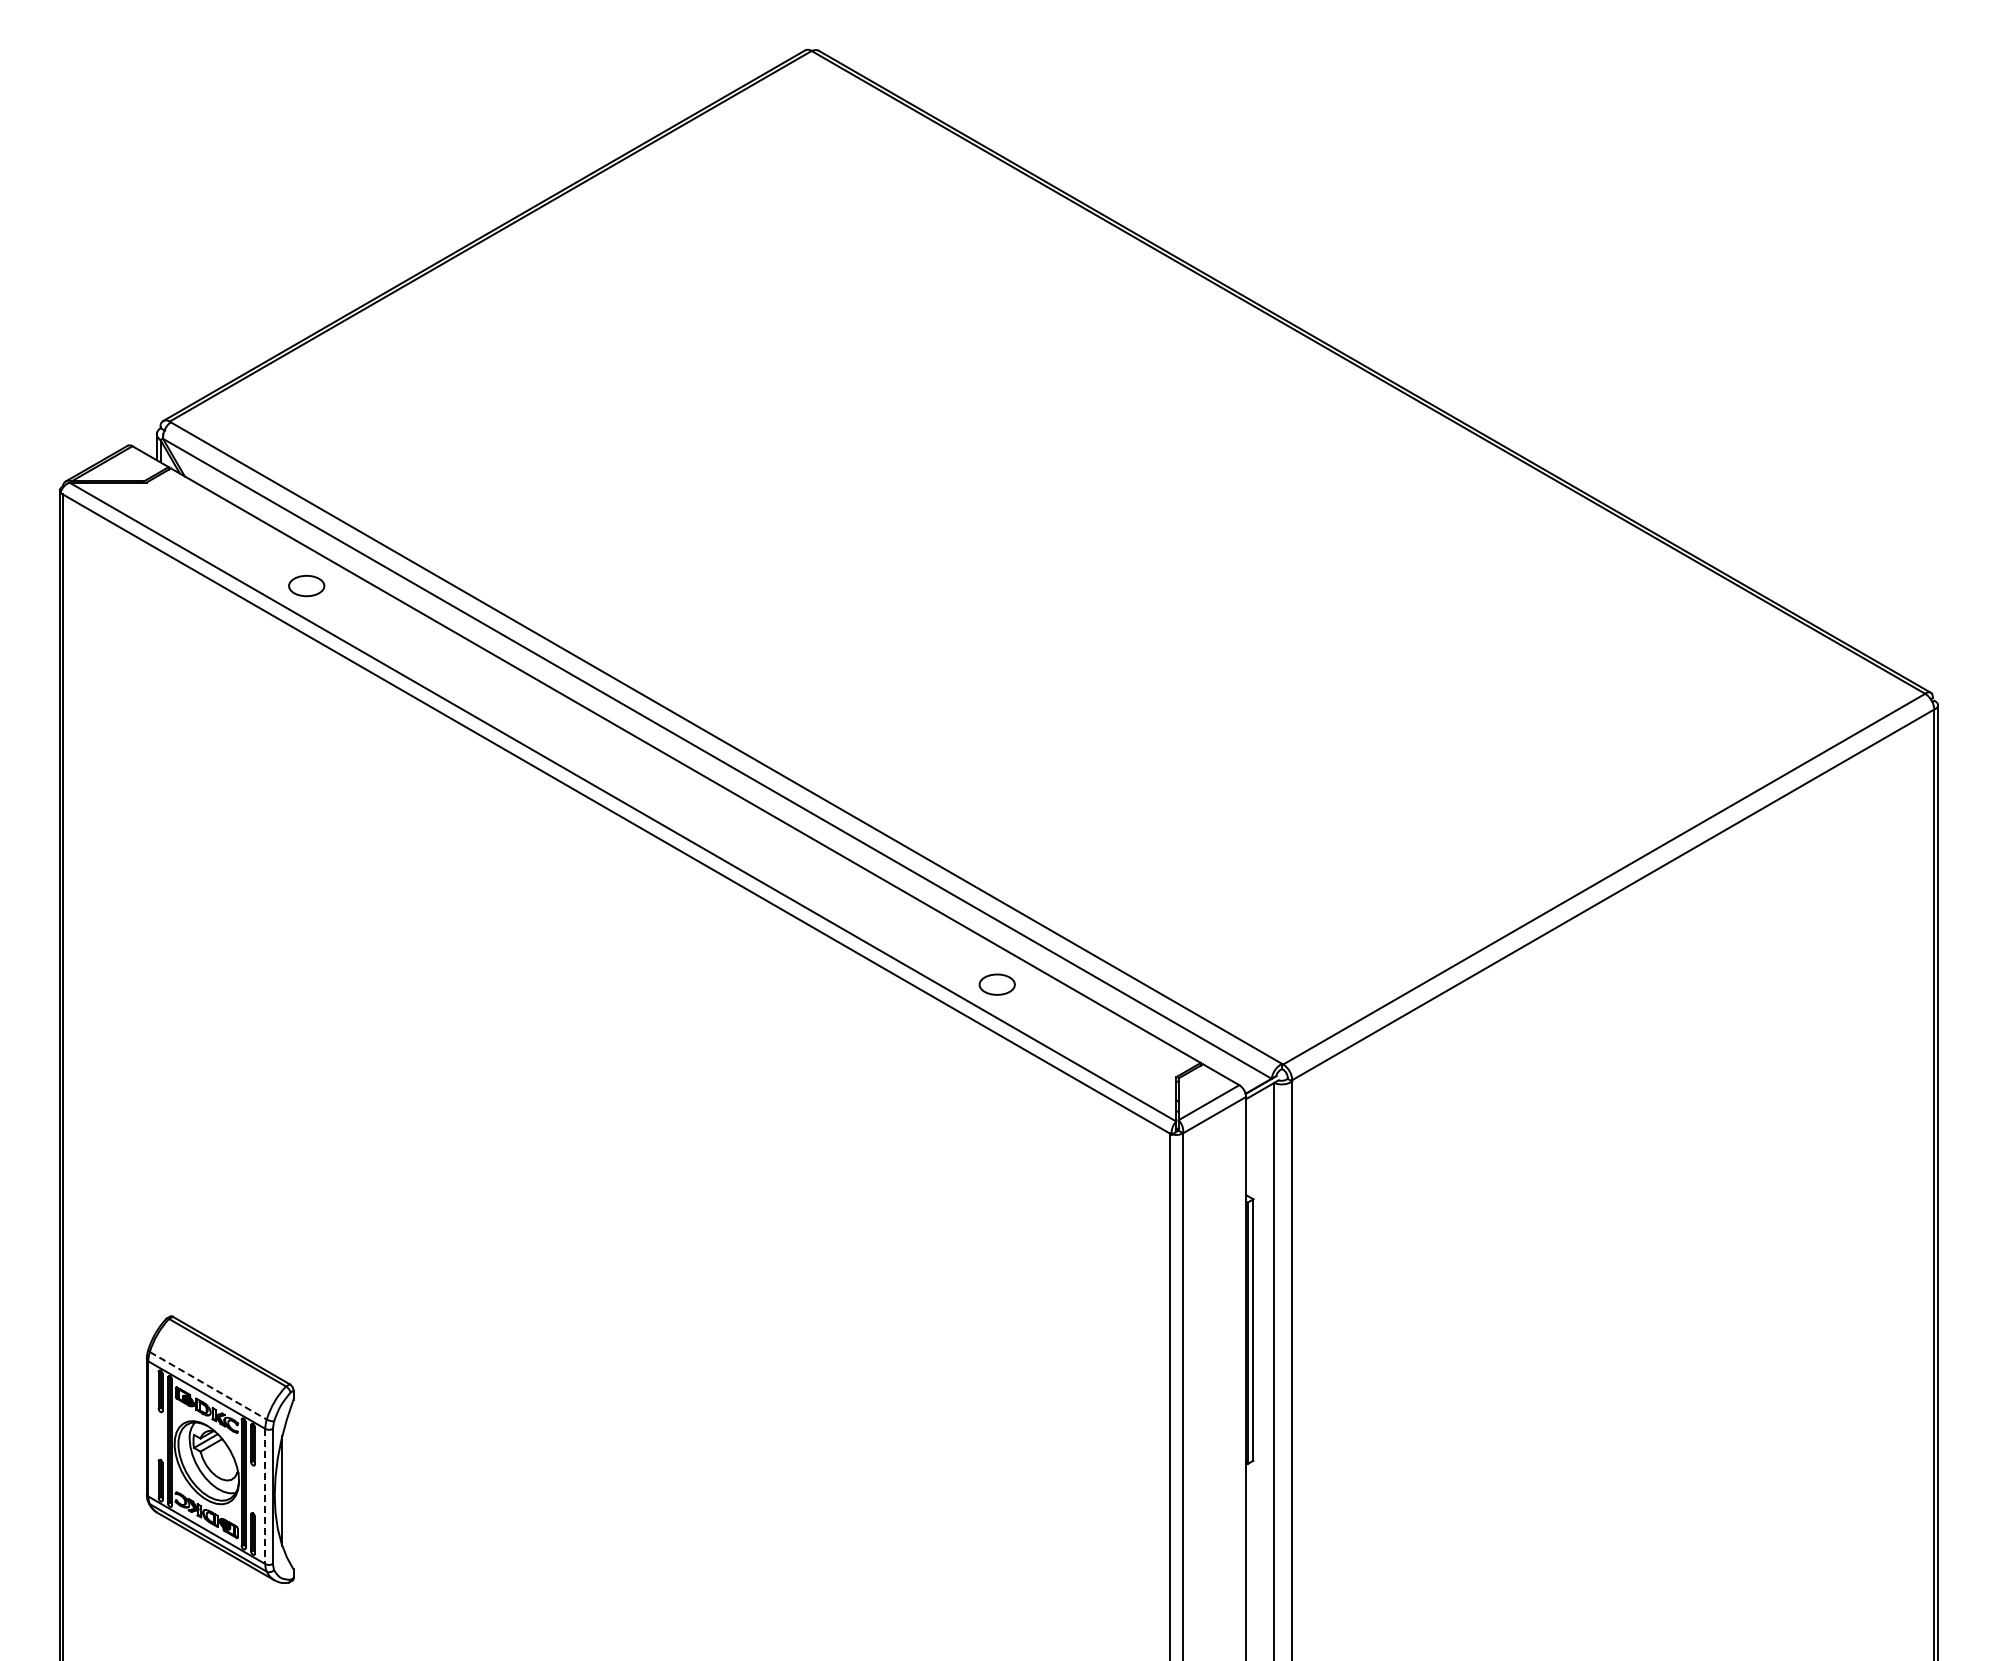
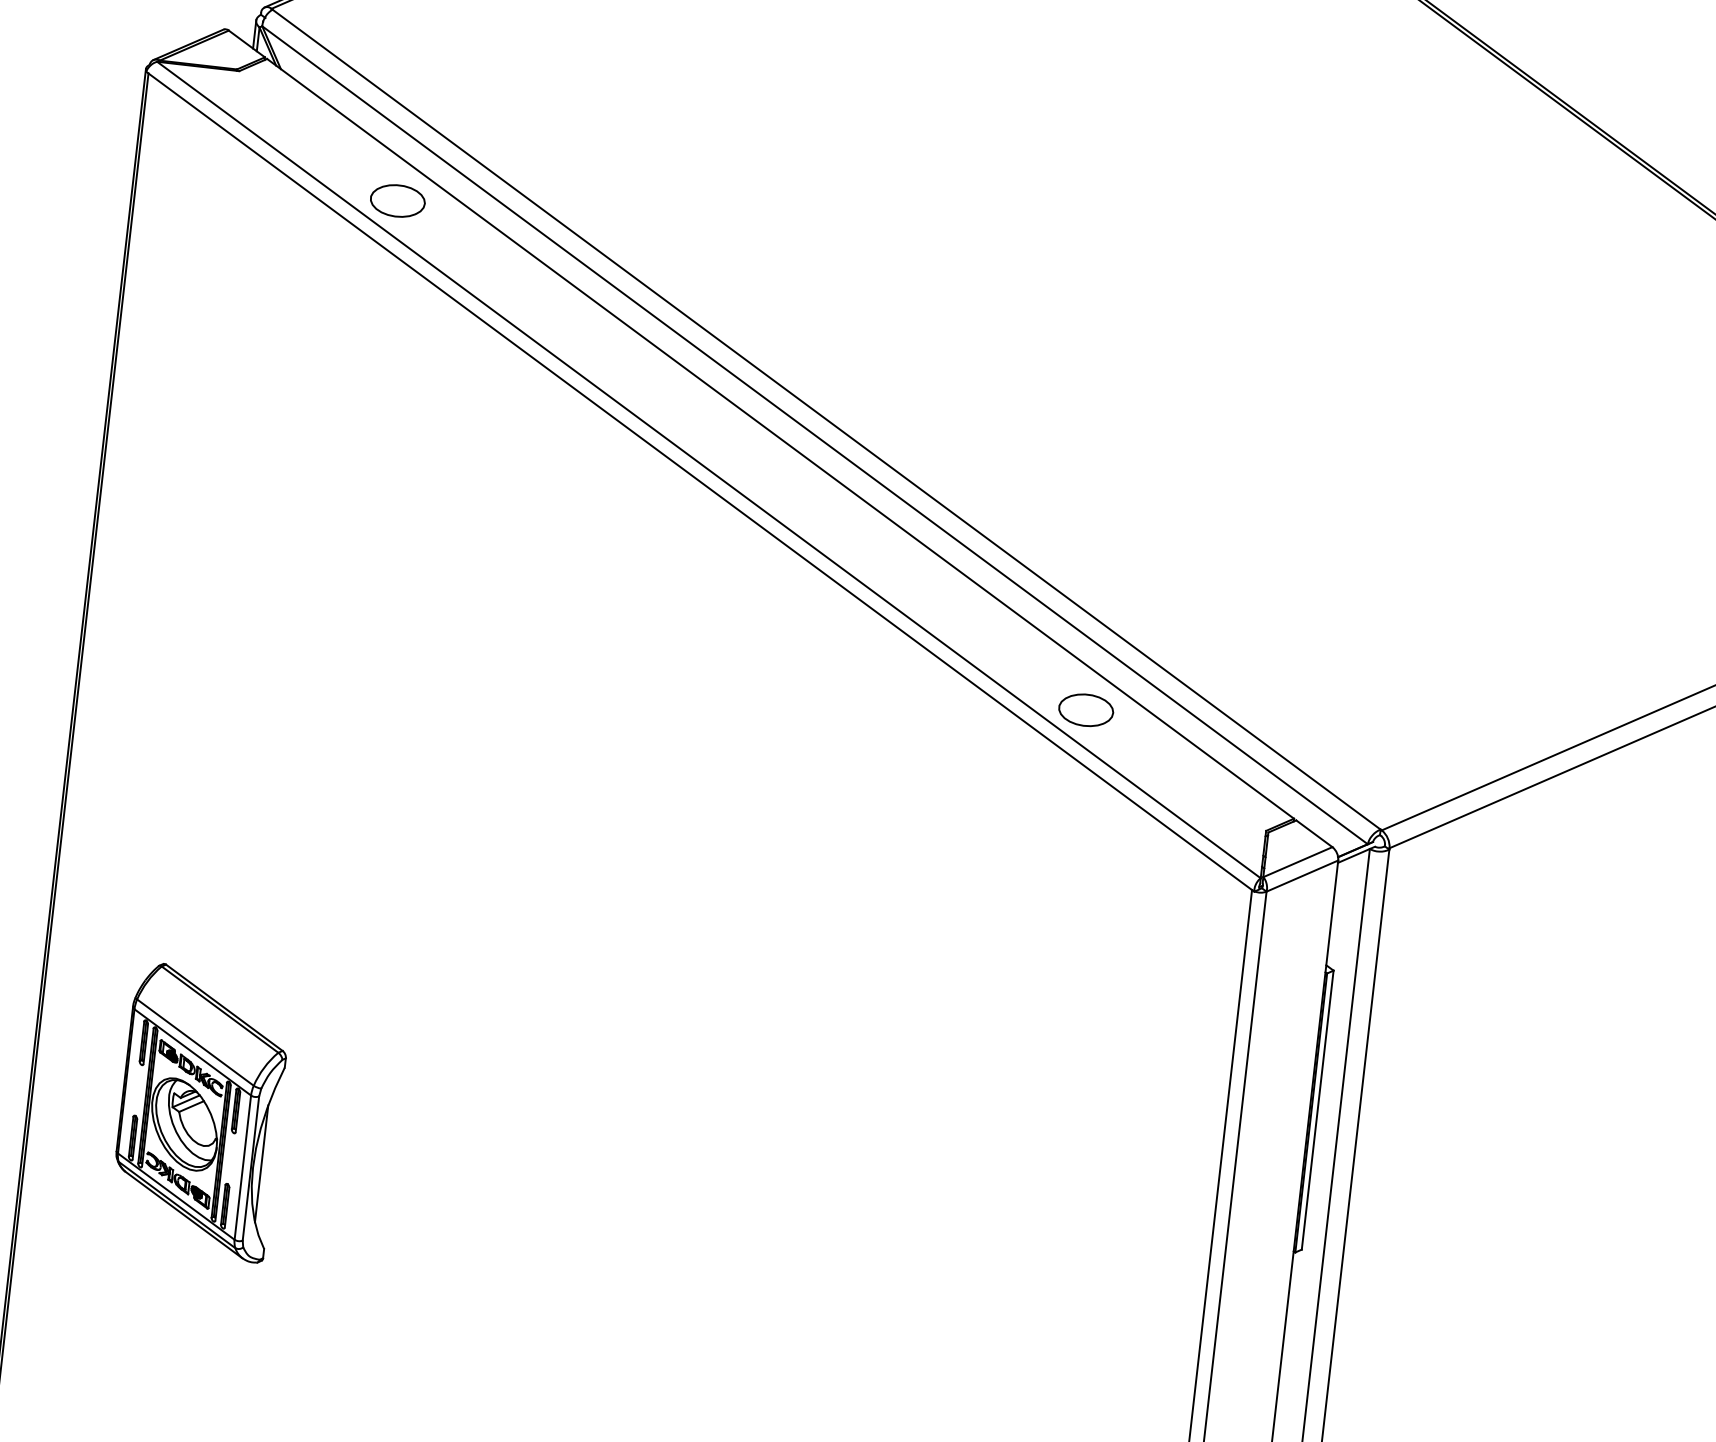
part: (306, 585) -> (397, 200), size x1.43
part: (997, 984) -> (1086, 710), size x1.43
line: (208, 1385) -> (195, 1042), dashed -> solid
line: (265, 1496) -> (243, 1167), dashed -> solid

